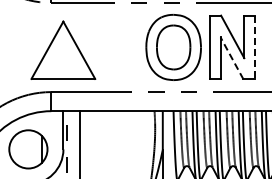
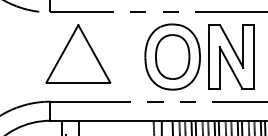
line: (254, 47) -> (253, 57), dashed -> solid
part: (63, 49) -> (78, 53), moved
line: (232, 58) -> (231, 68), dashed -> solid

